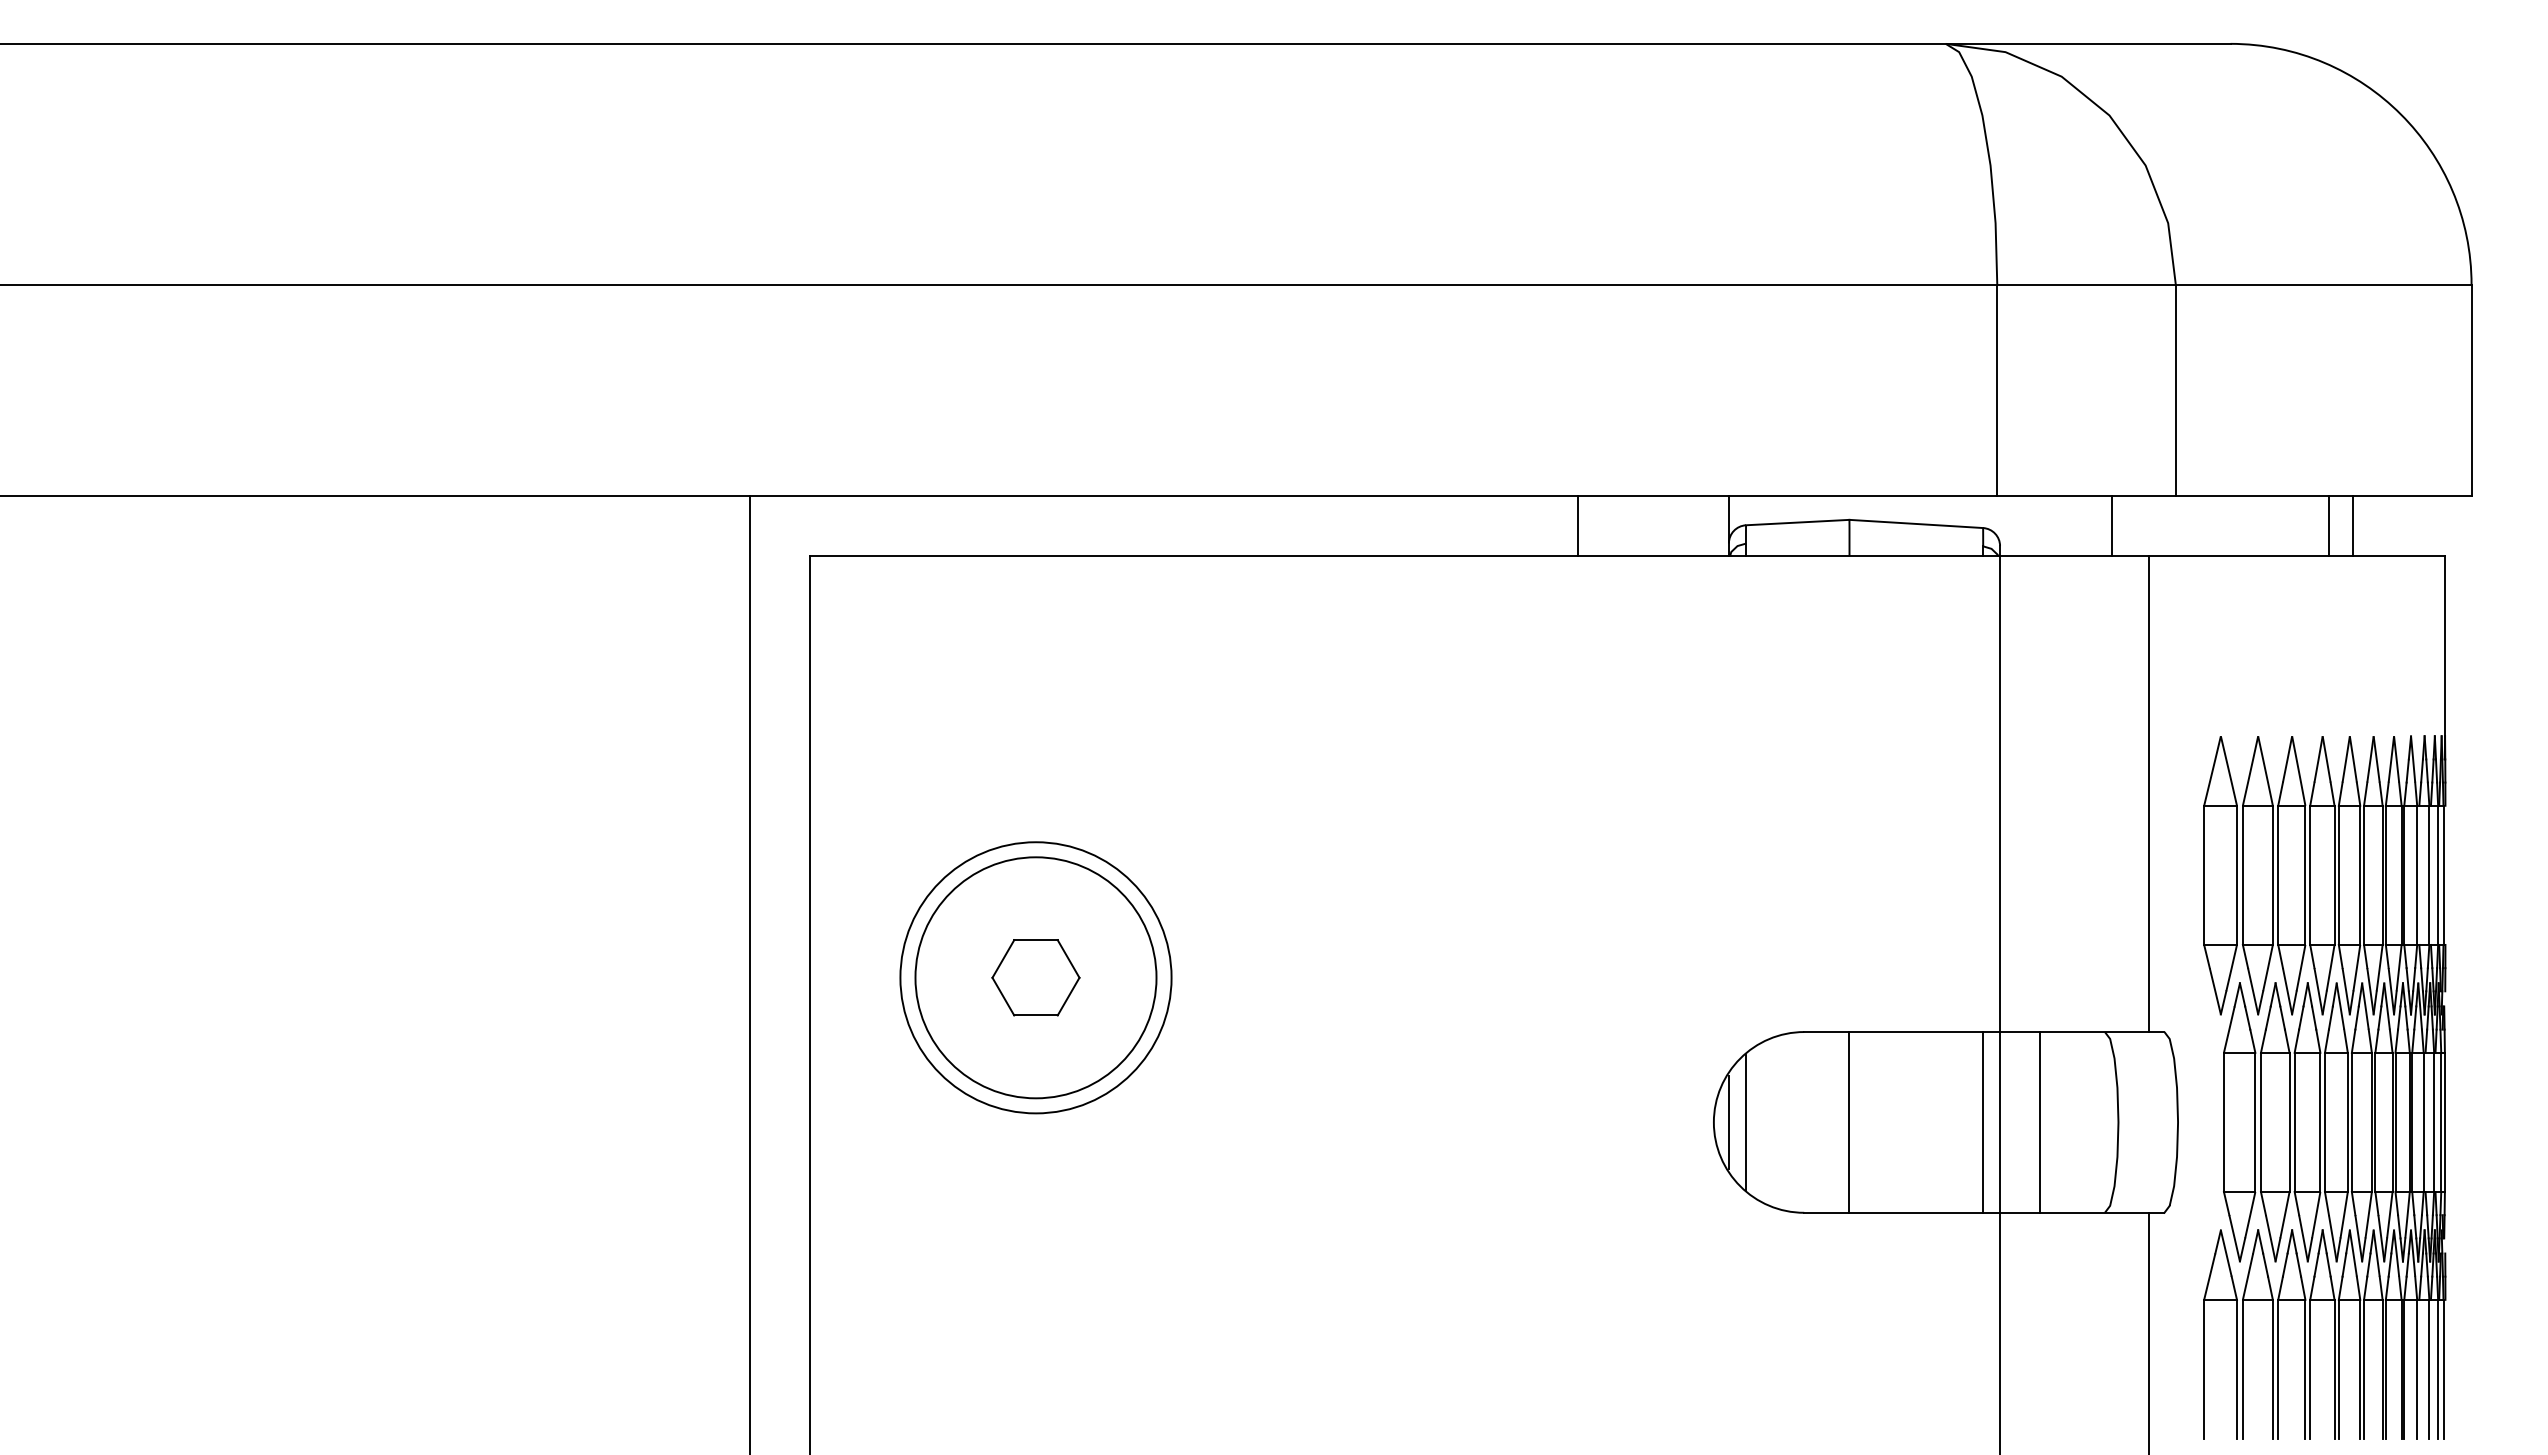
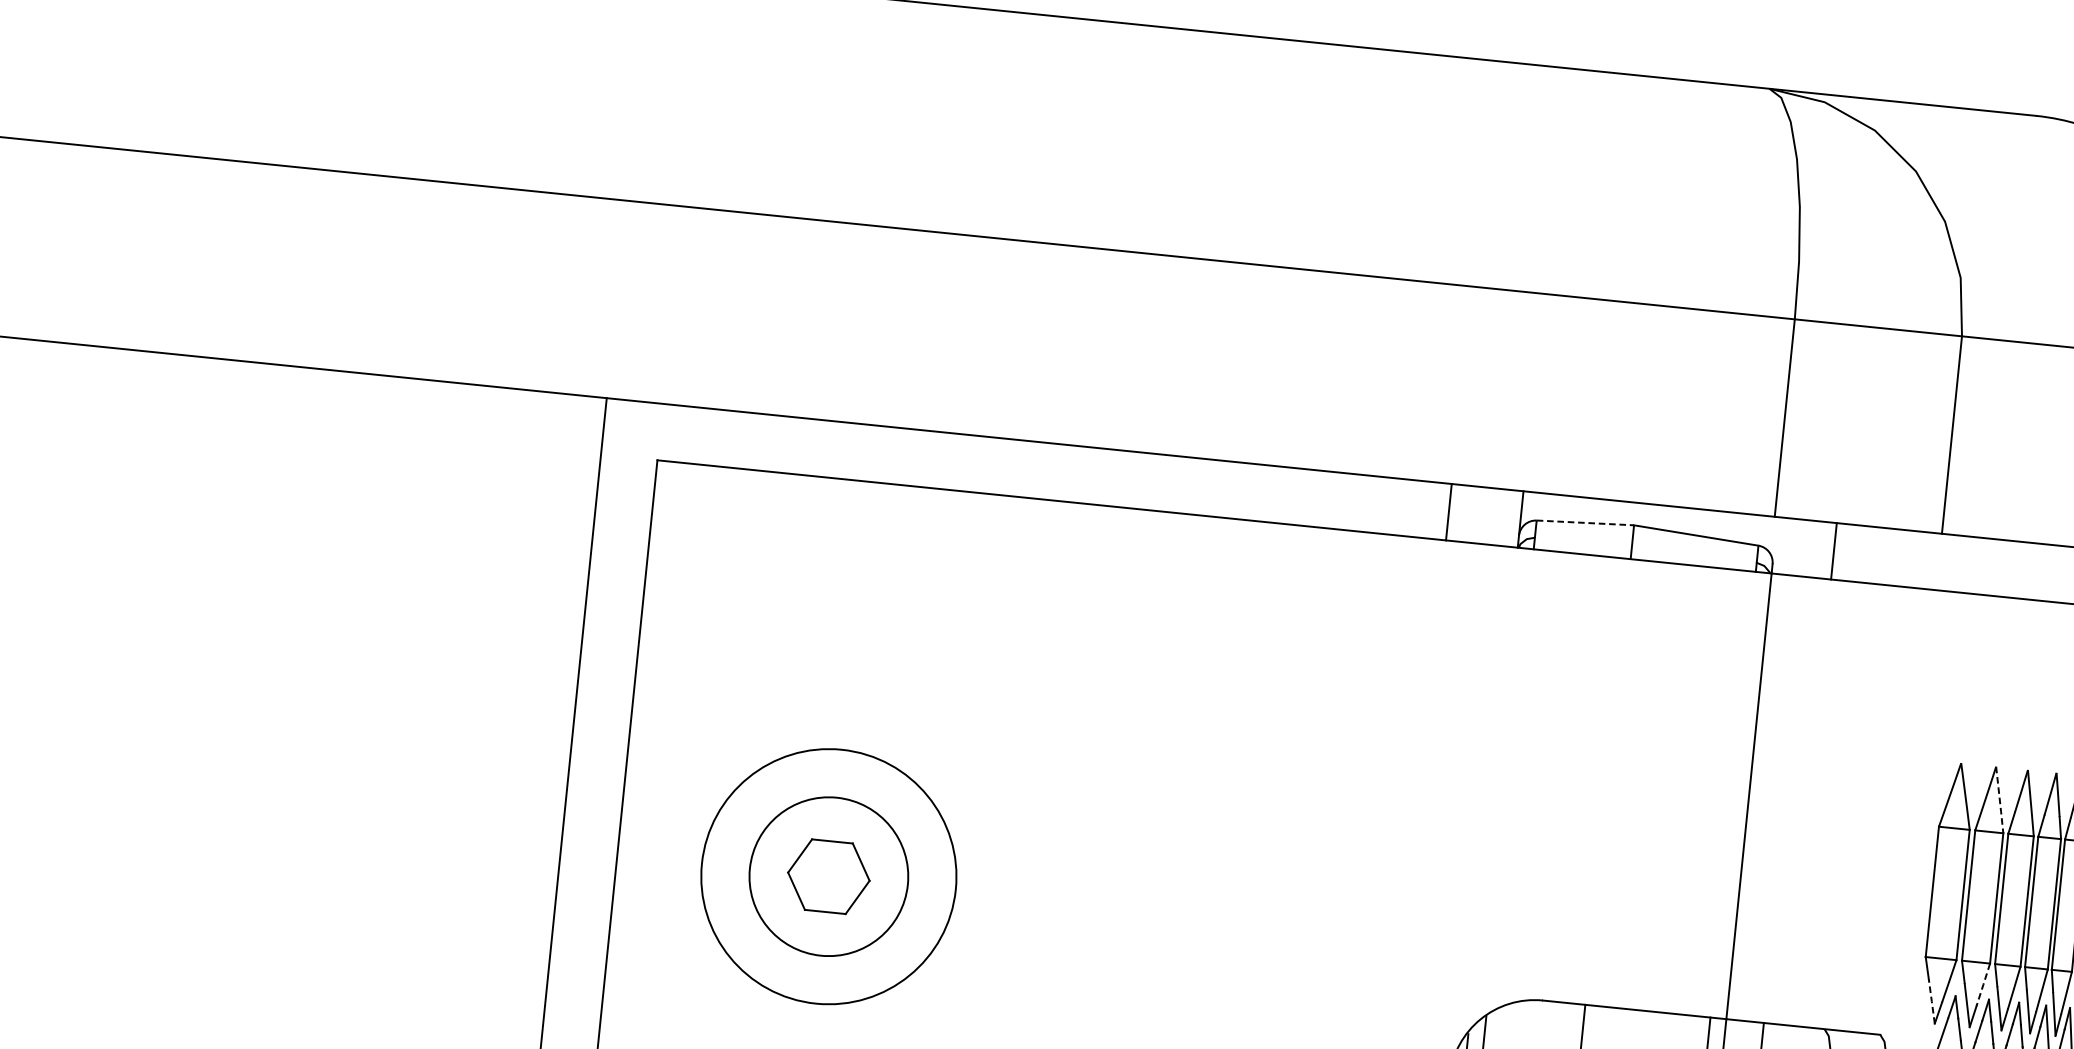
line: (1797, 522) -> (1585, 522), solid -> dashed
line: (1578, 525) -> (1449, 511), moved
line: (2111, 525) -> (1833, 550), moved
line: (2265, 771) -> (1999, 800), solid -> dashed
line: (2148, 794) -> (1887, 810), removed
line: (2268, 968) -> (1983, 985), solid -> dashed
circle: (1035, 977) -> (828, 876), size x0.7
line: (2215, 991) -> (1931, 1001), solid -> dashed

